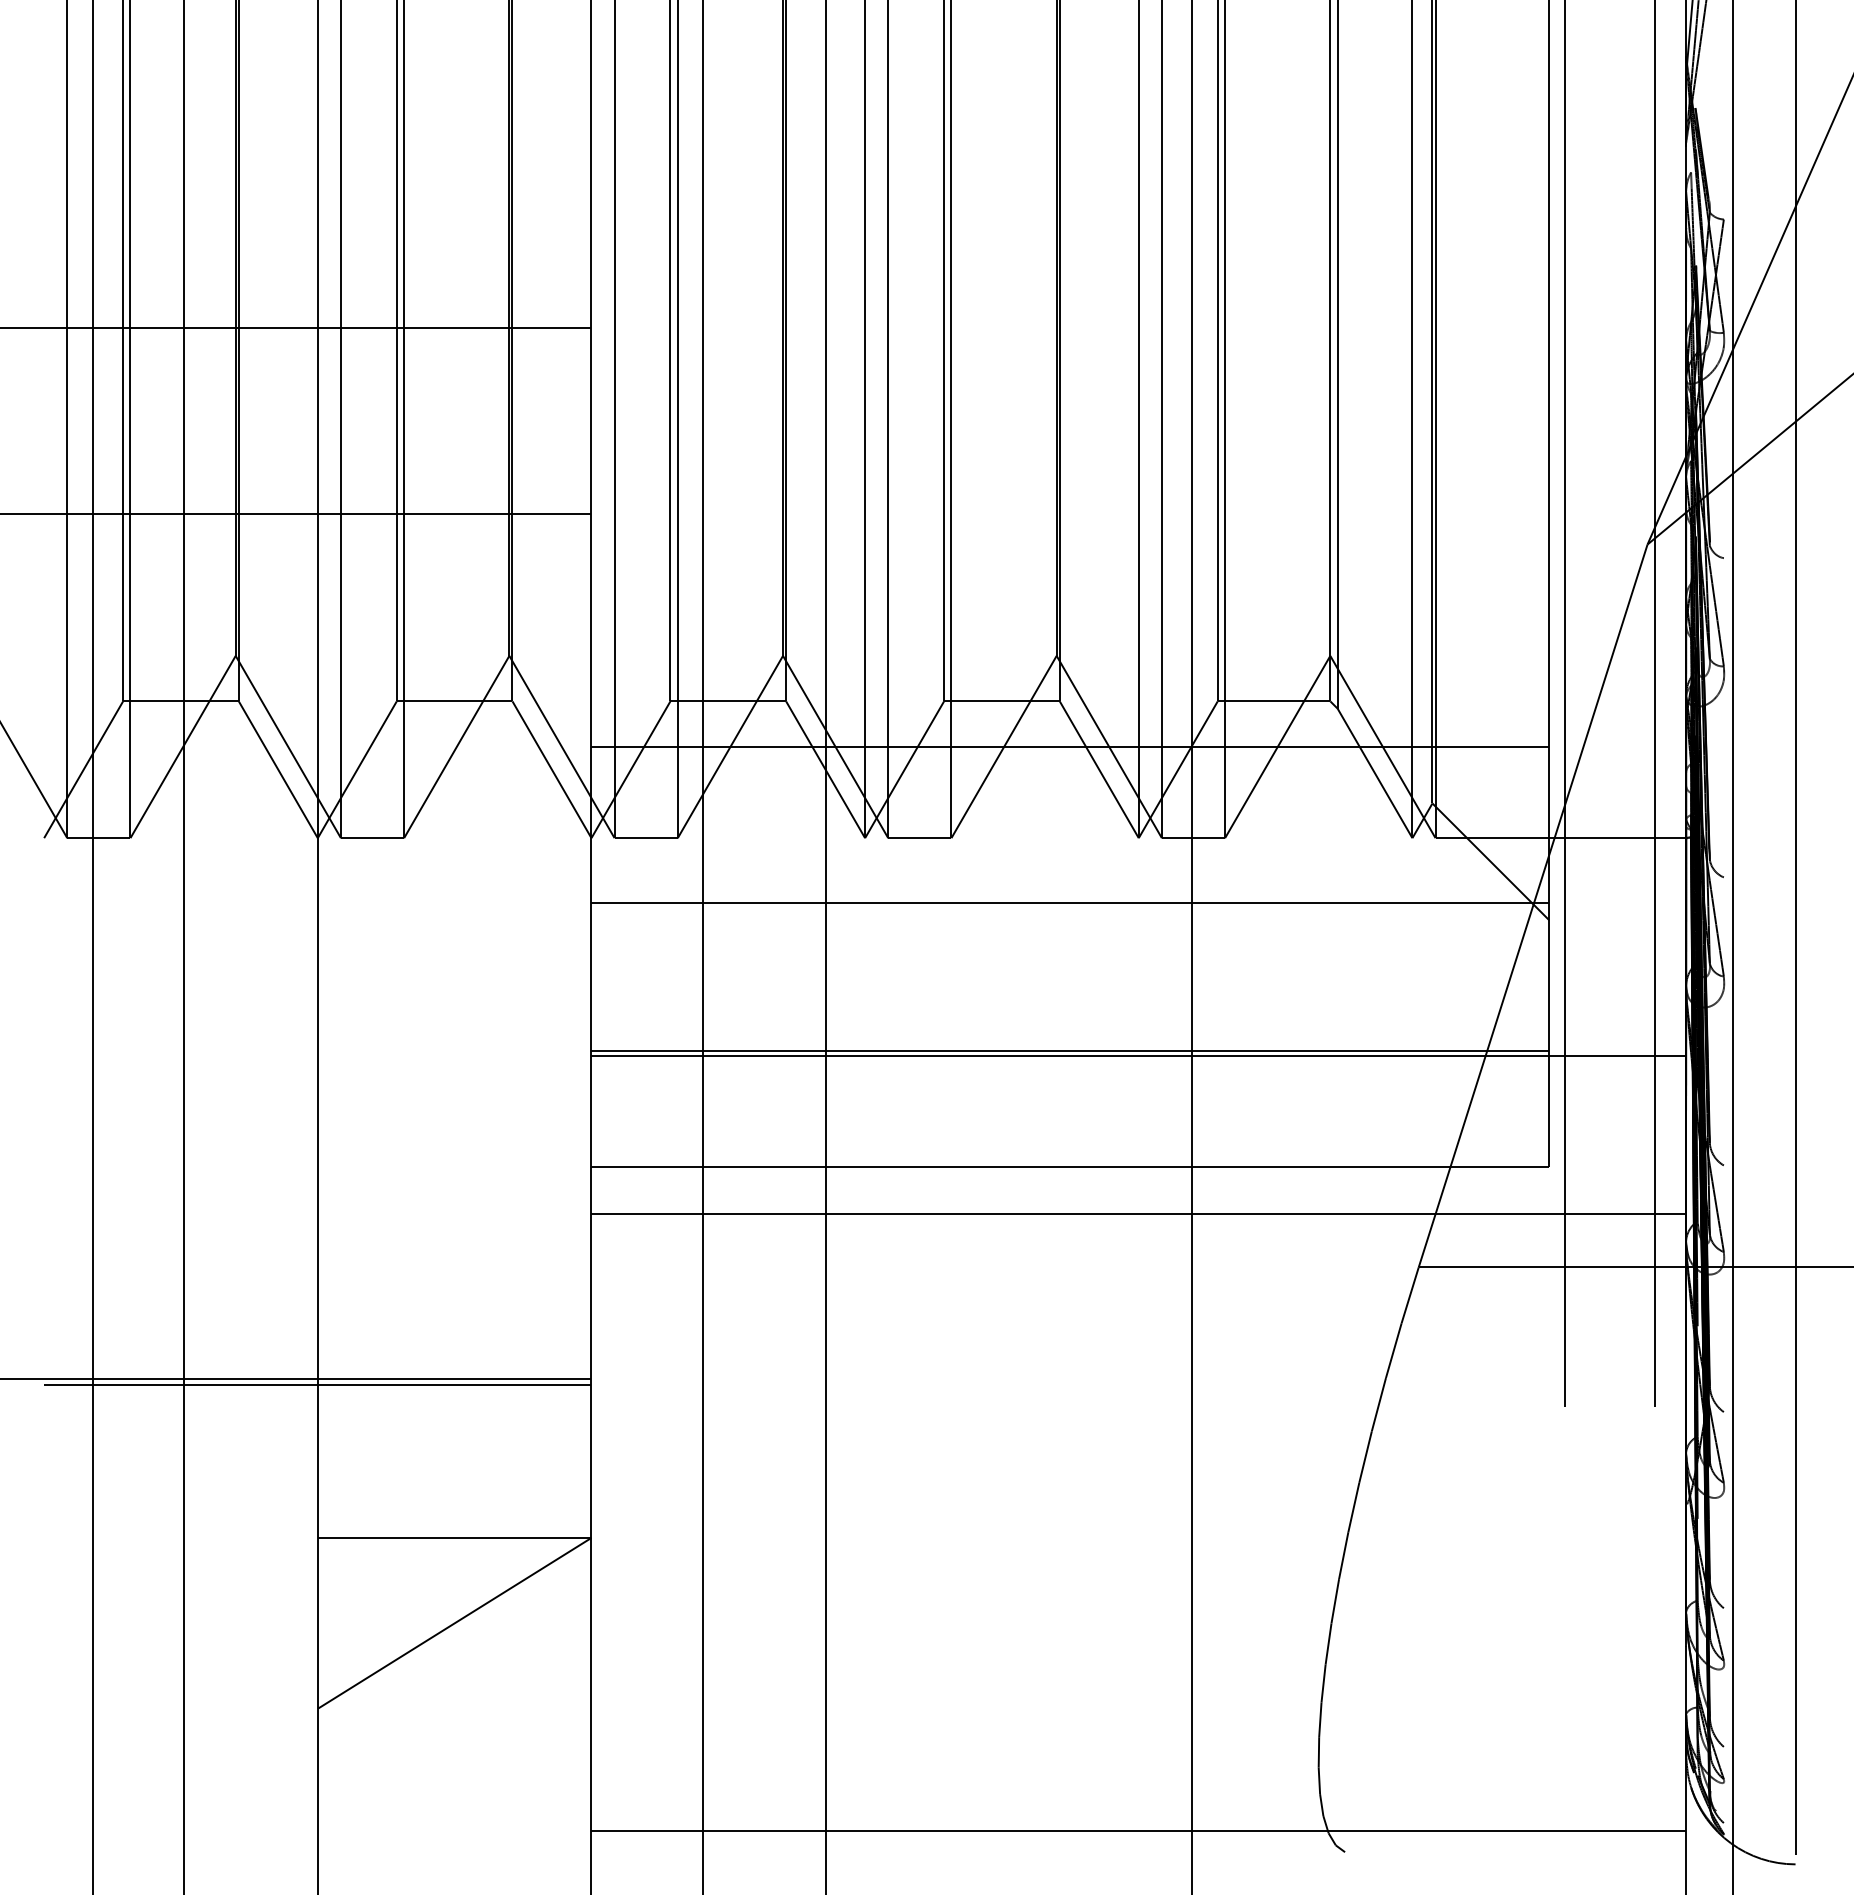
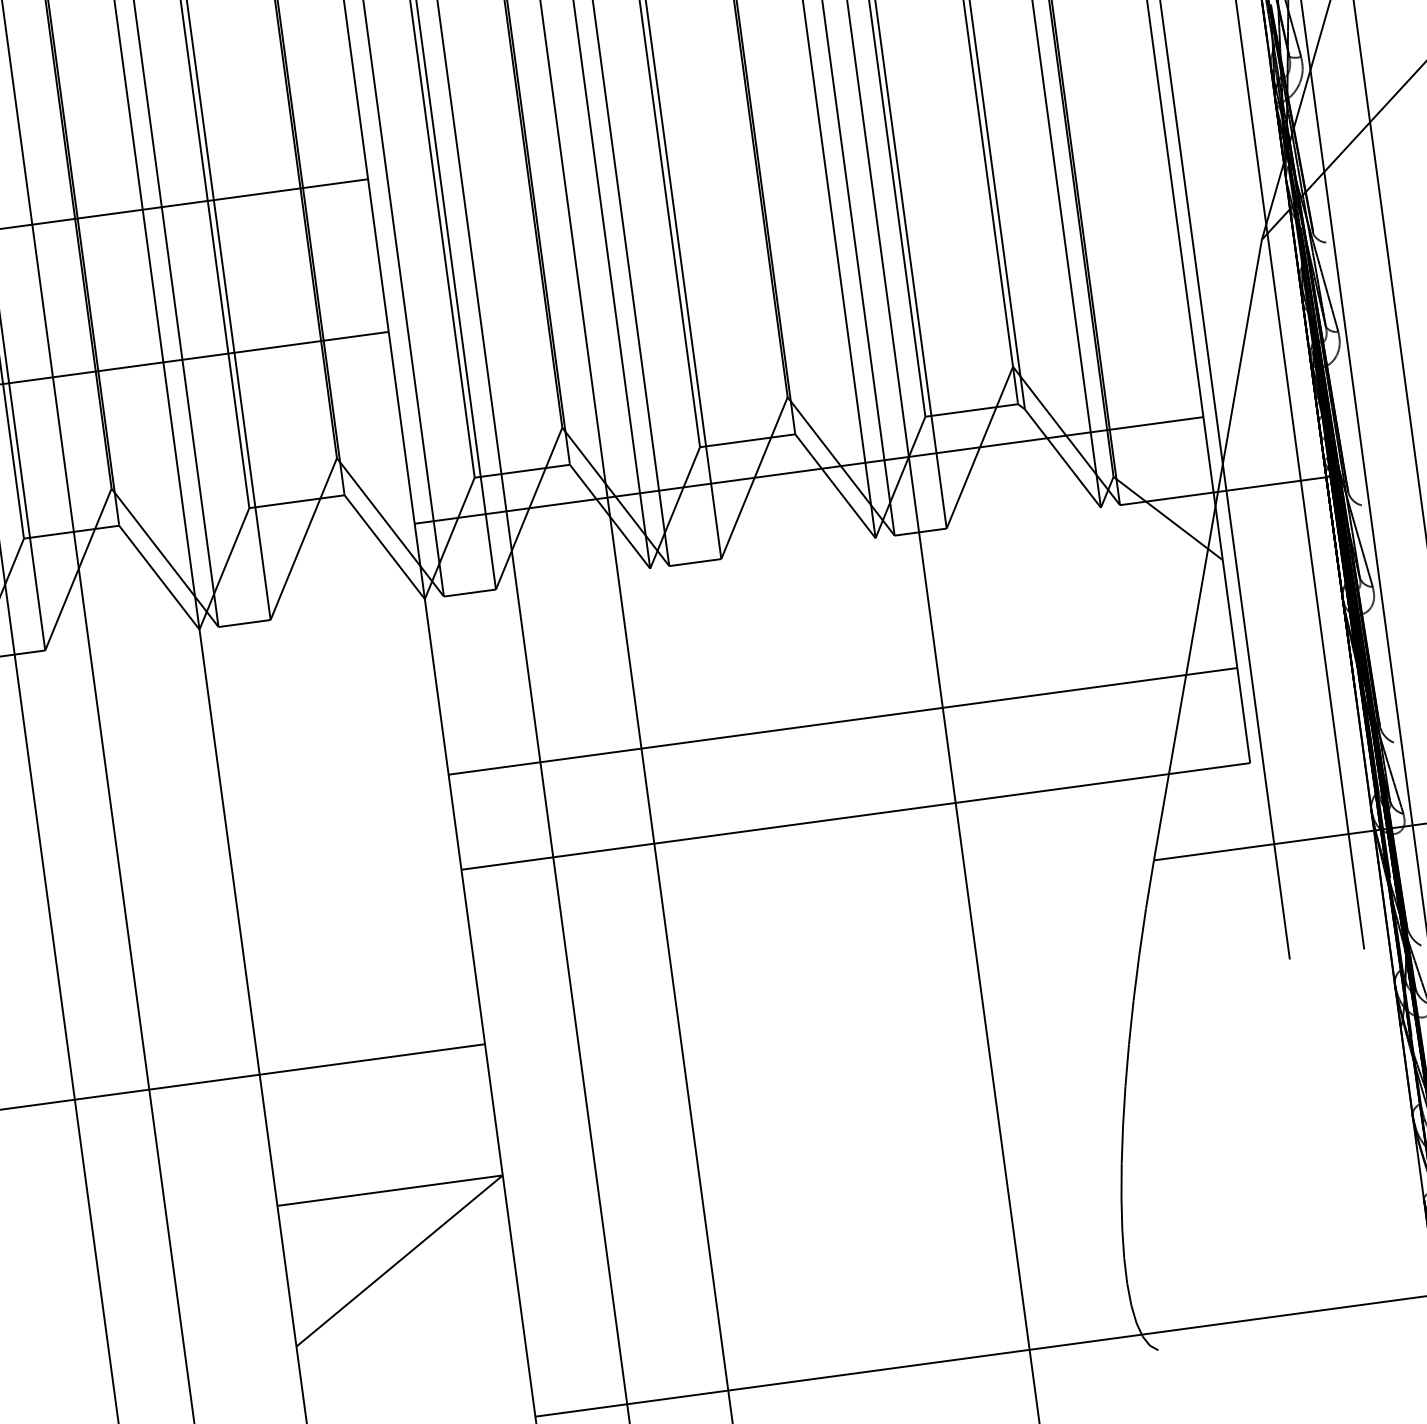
line: (1070, 902) -> (826, 598), removed
line: (1138, 1056) -> (899, 718), removed
line: (1138, 1214) -> (917, 848), removed
line: (317, 1385) -> (260, 1080), removed

